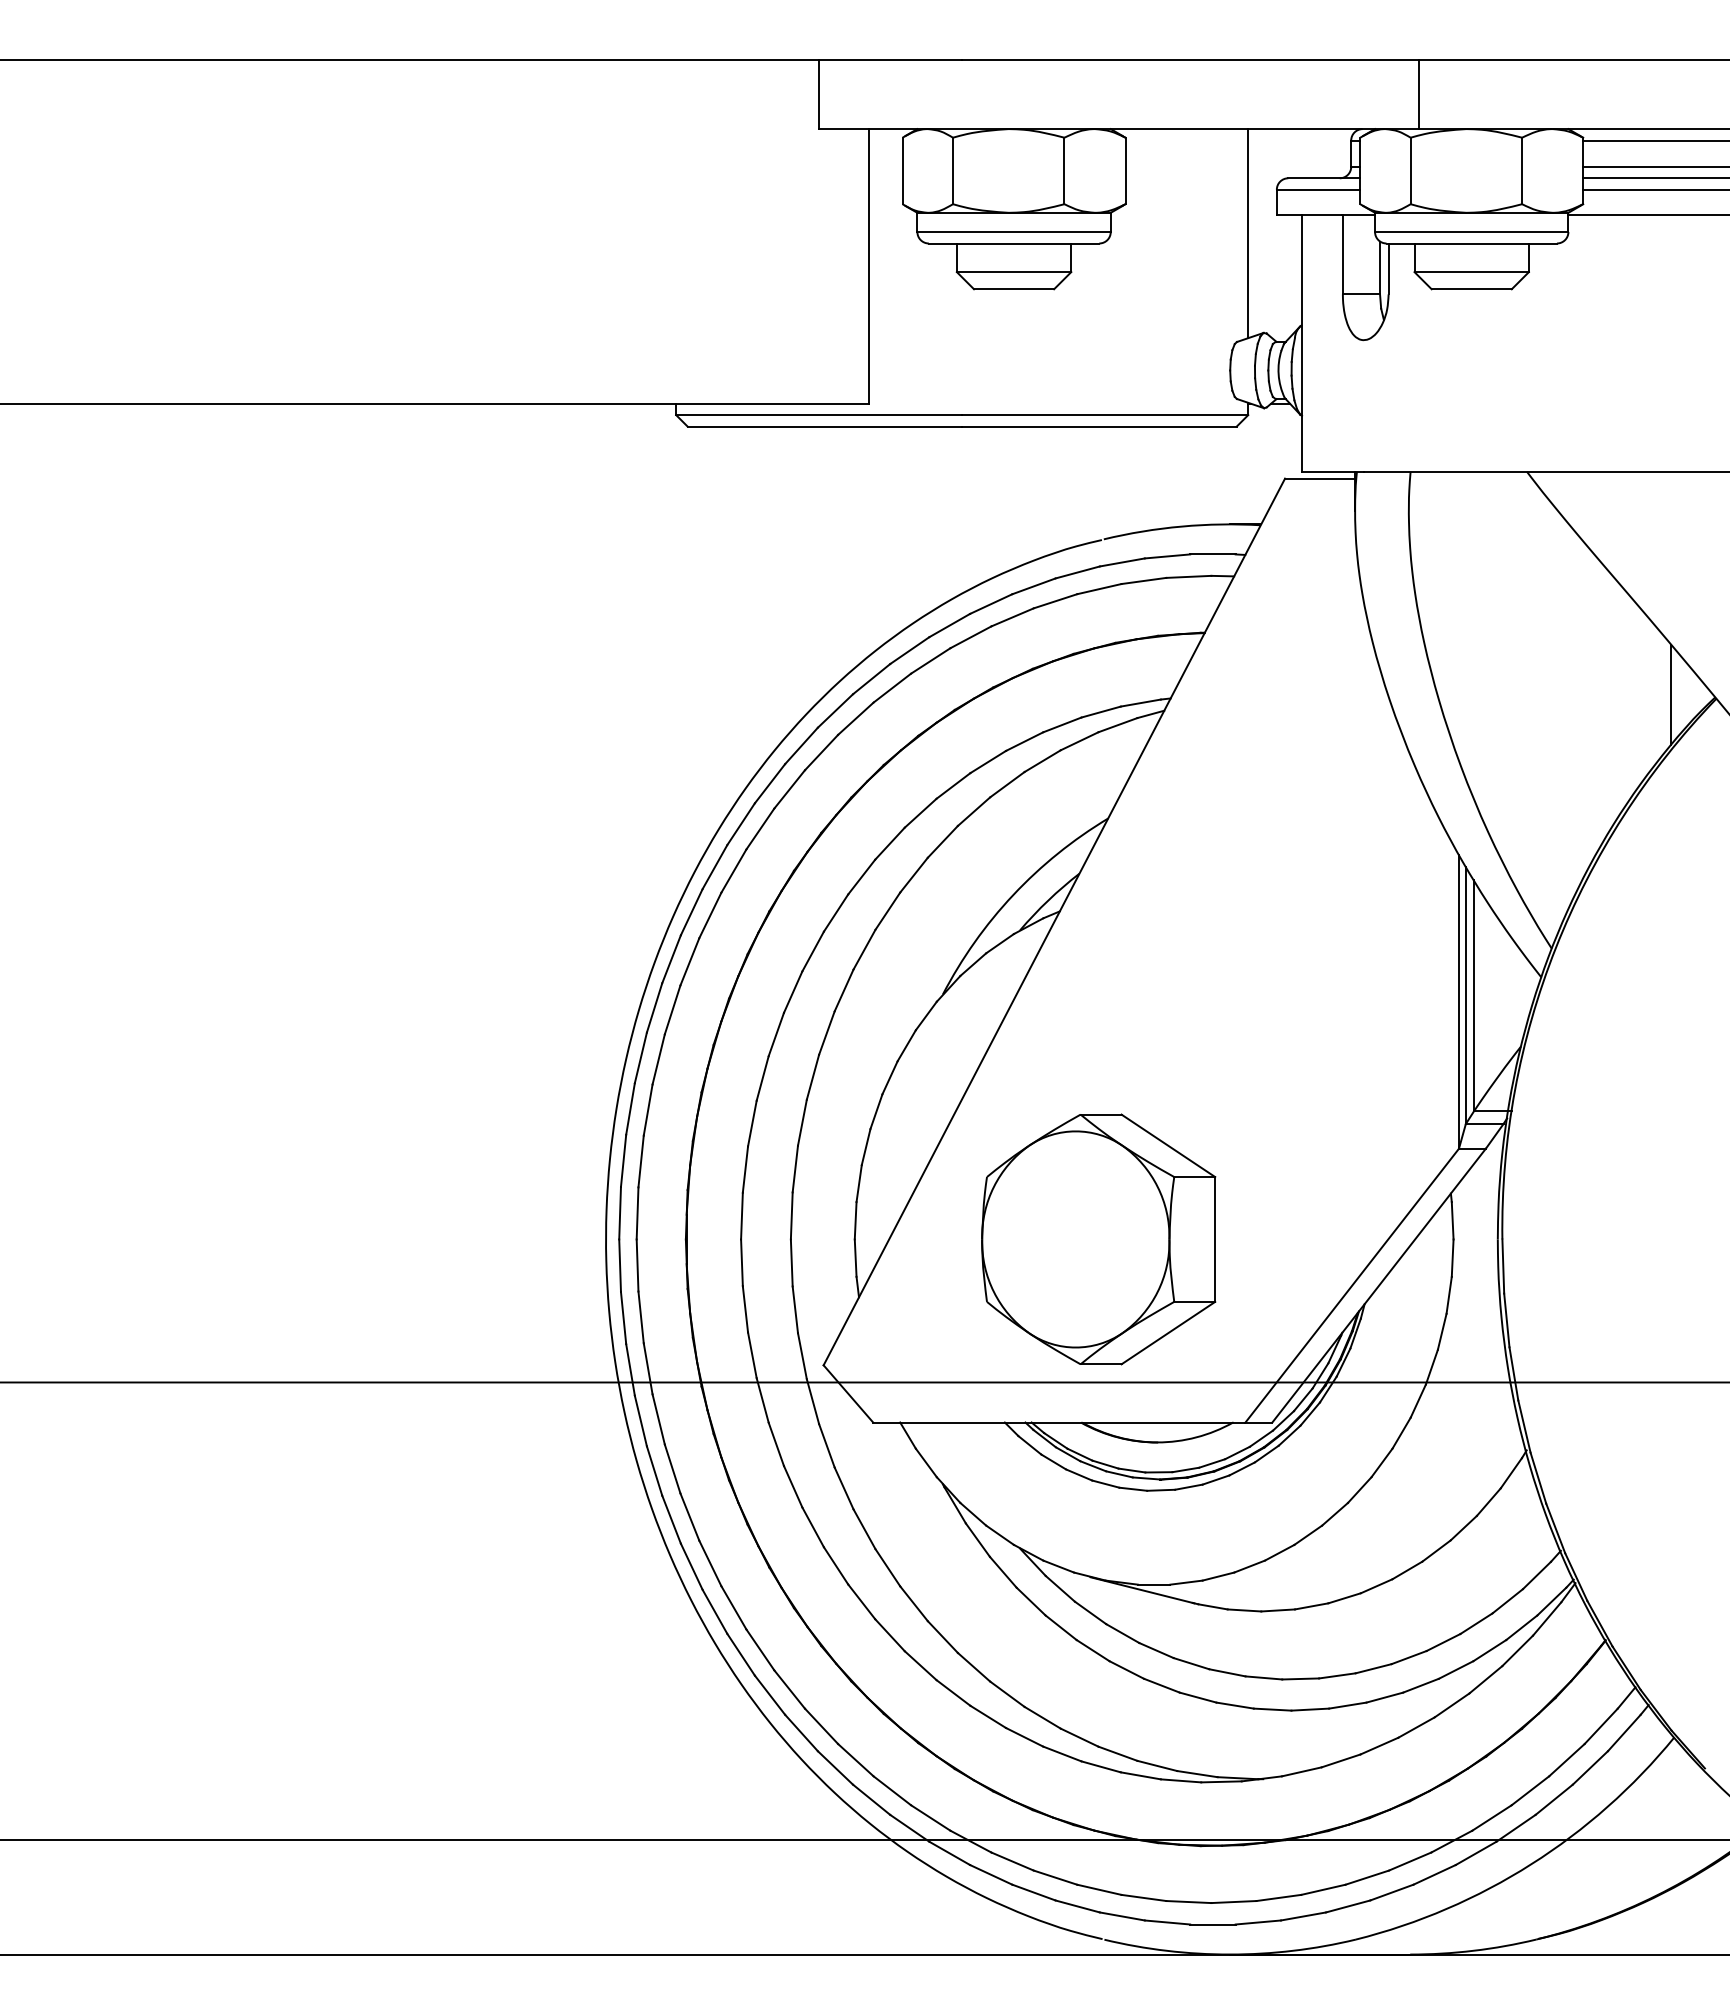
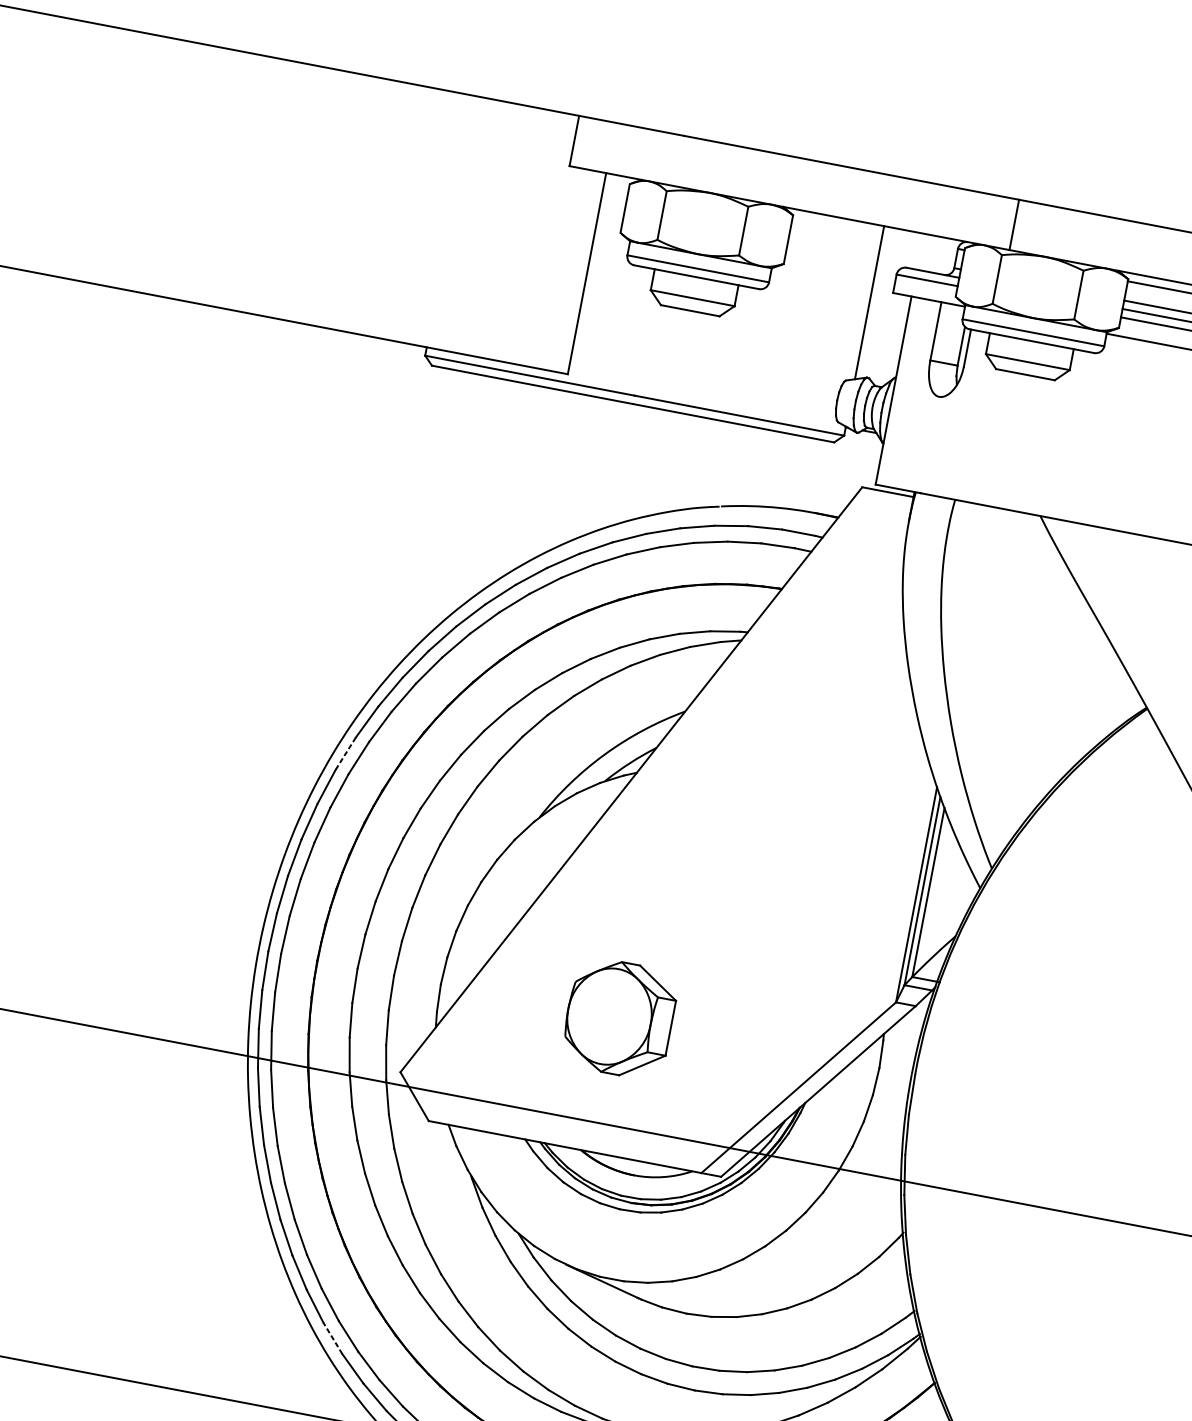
line: (1671, 694) -> (1115, 699), removed
line: (671, 959) -> (345, 753), solid -> dashed
part: (1098, 1239) -> (619, 1018), size x0.6
line: (801, 1732) -> (332, 1338), solid -> dashed

